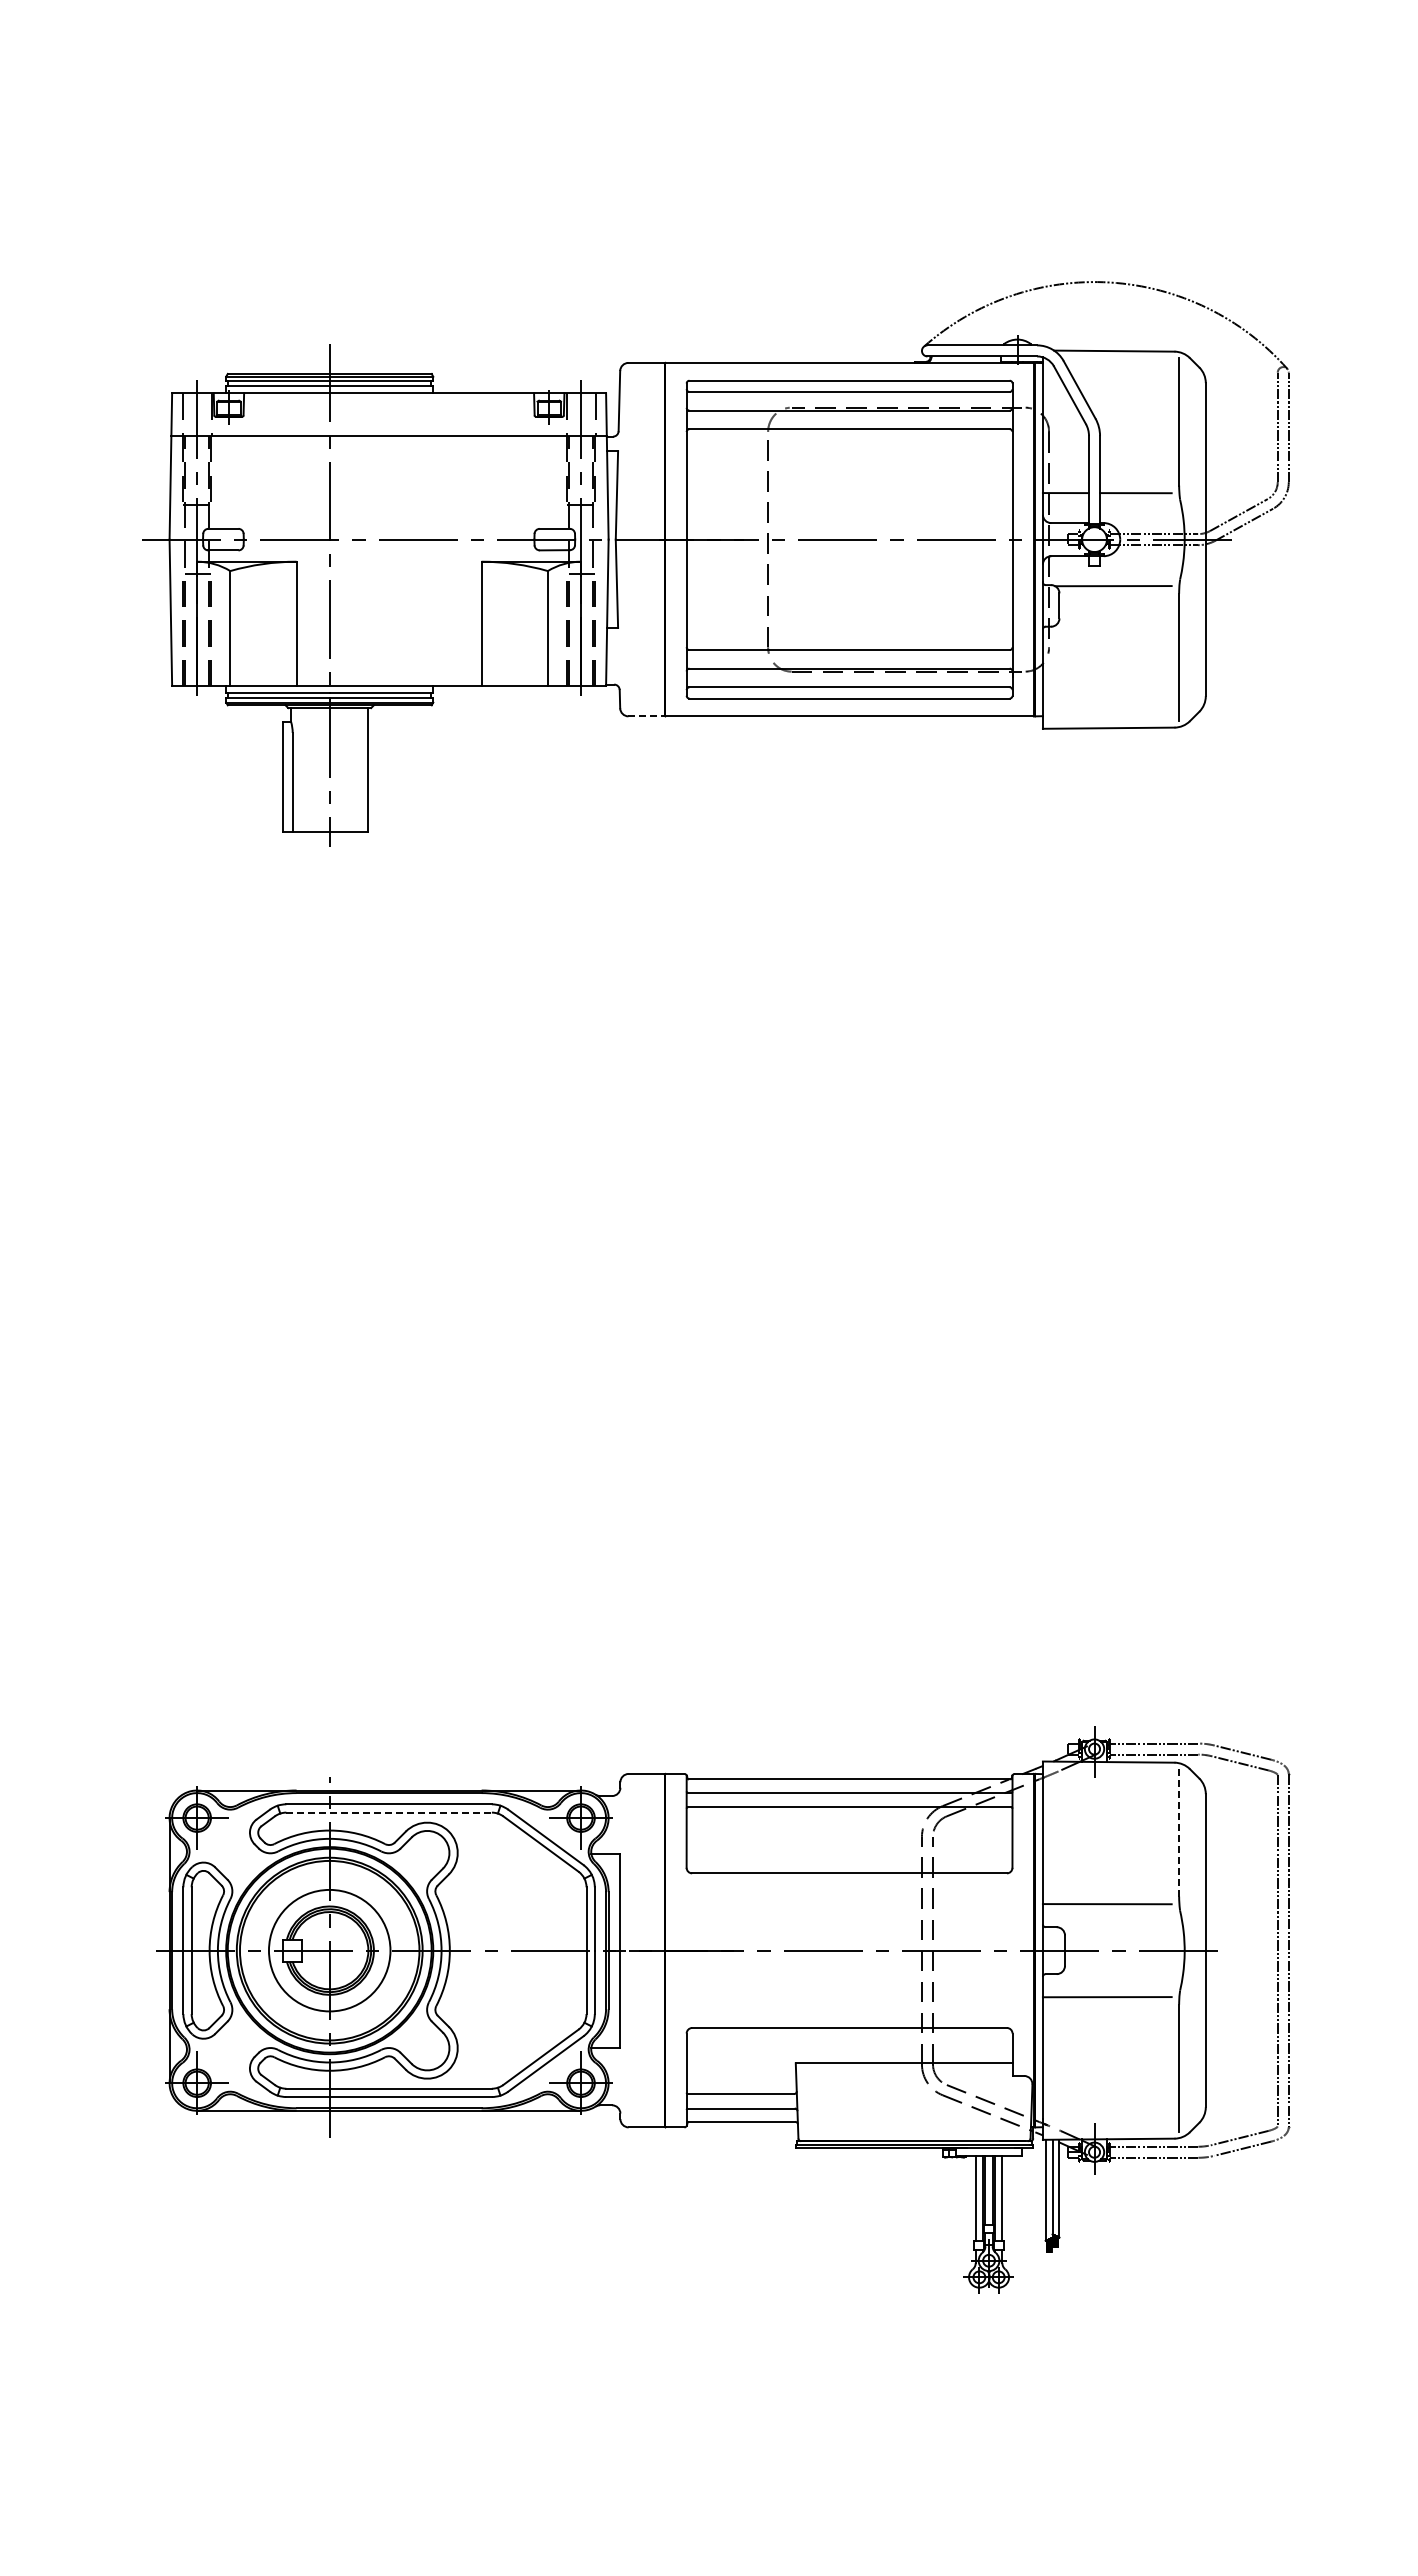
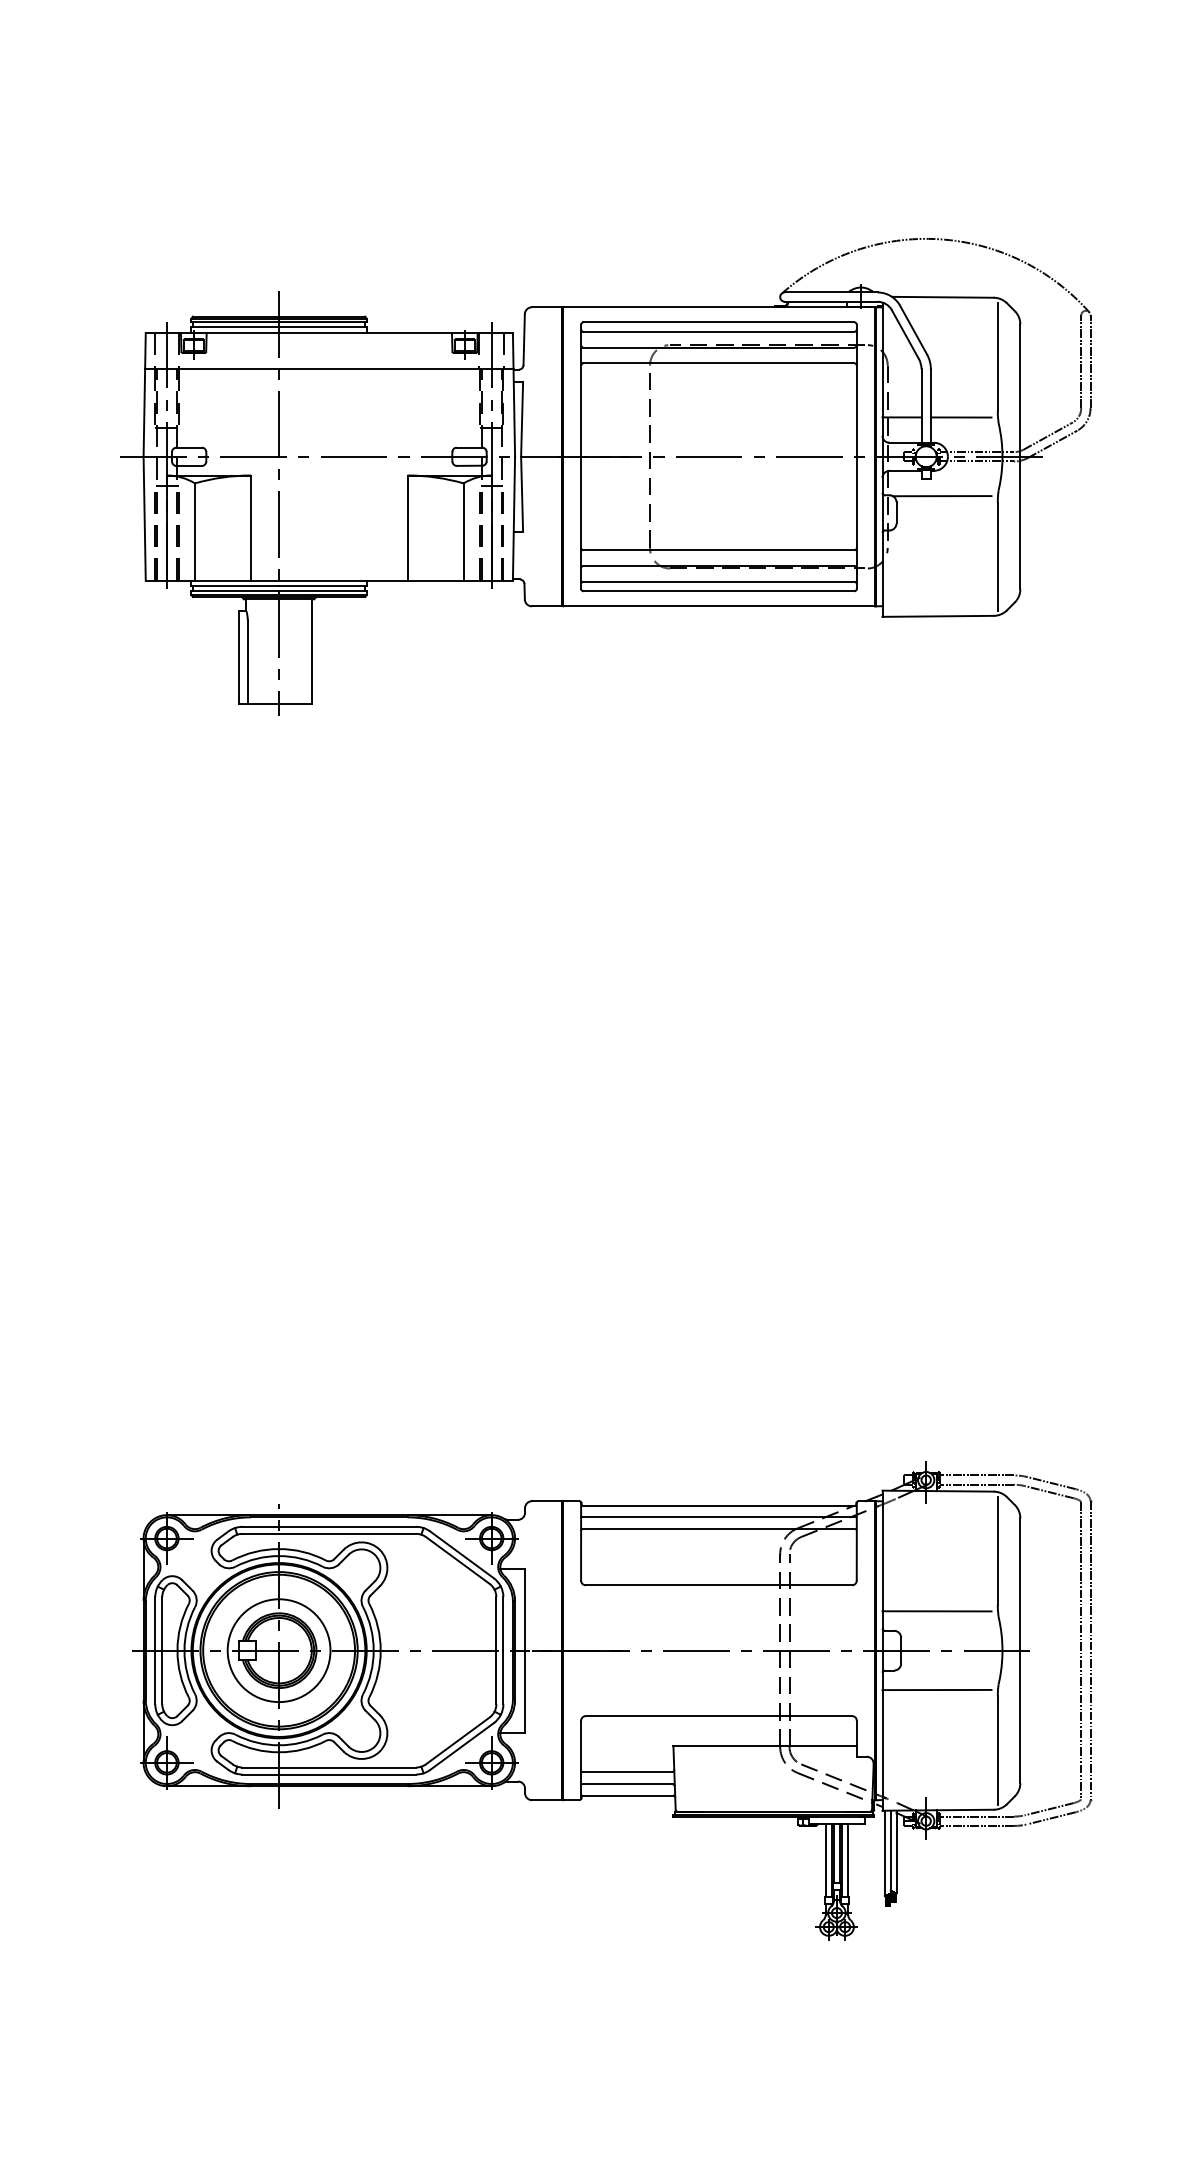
line: (647, 716) -> (547, 606), dashed -> solid
line: (389, 1812) -> (329, 1533), dashed -> solid
line: (1179, 1832) -> (998, 1550), dashed -> solid

